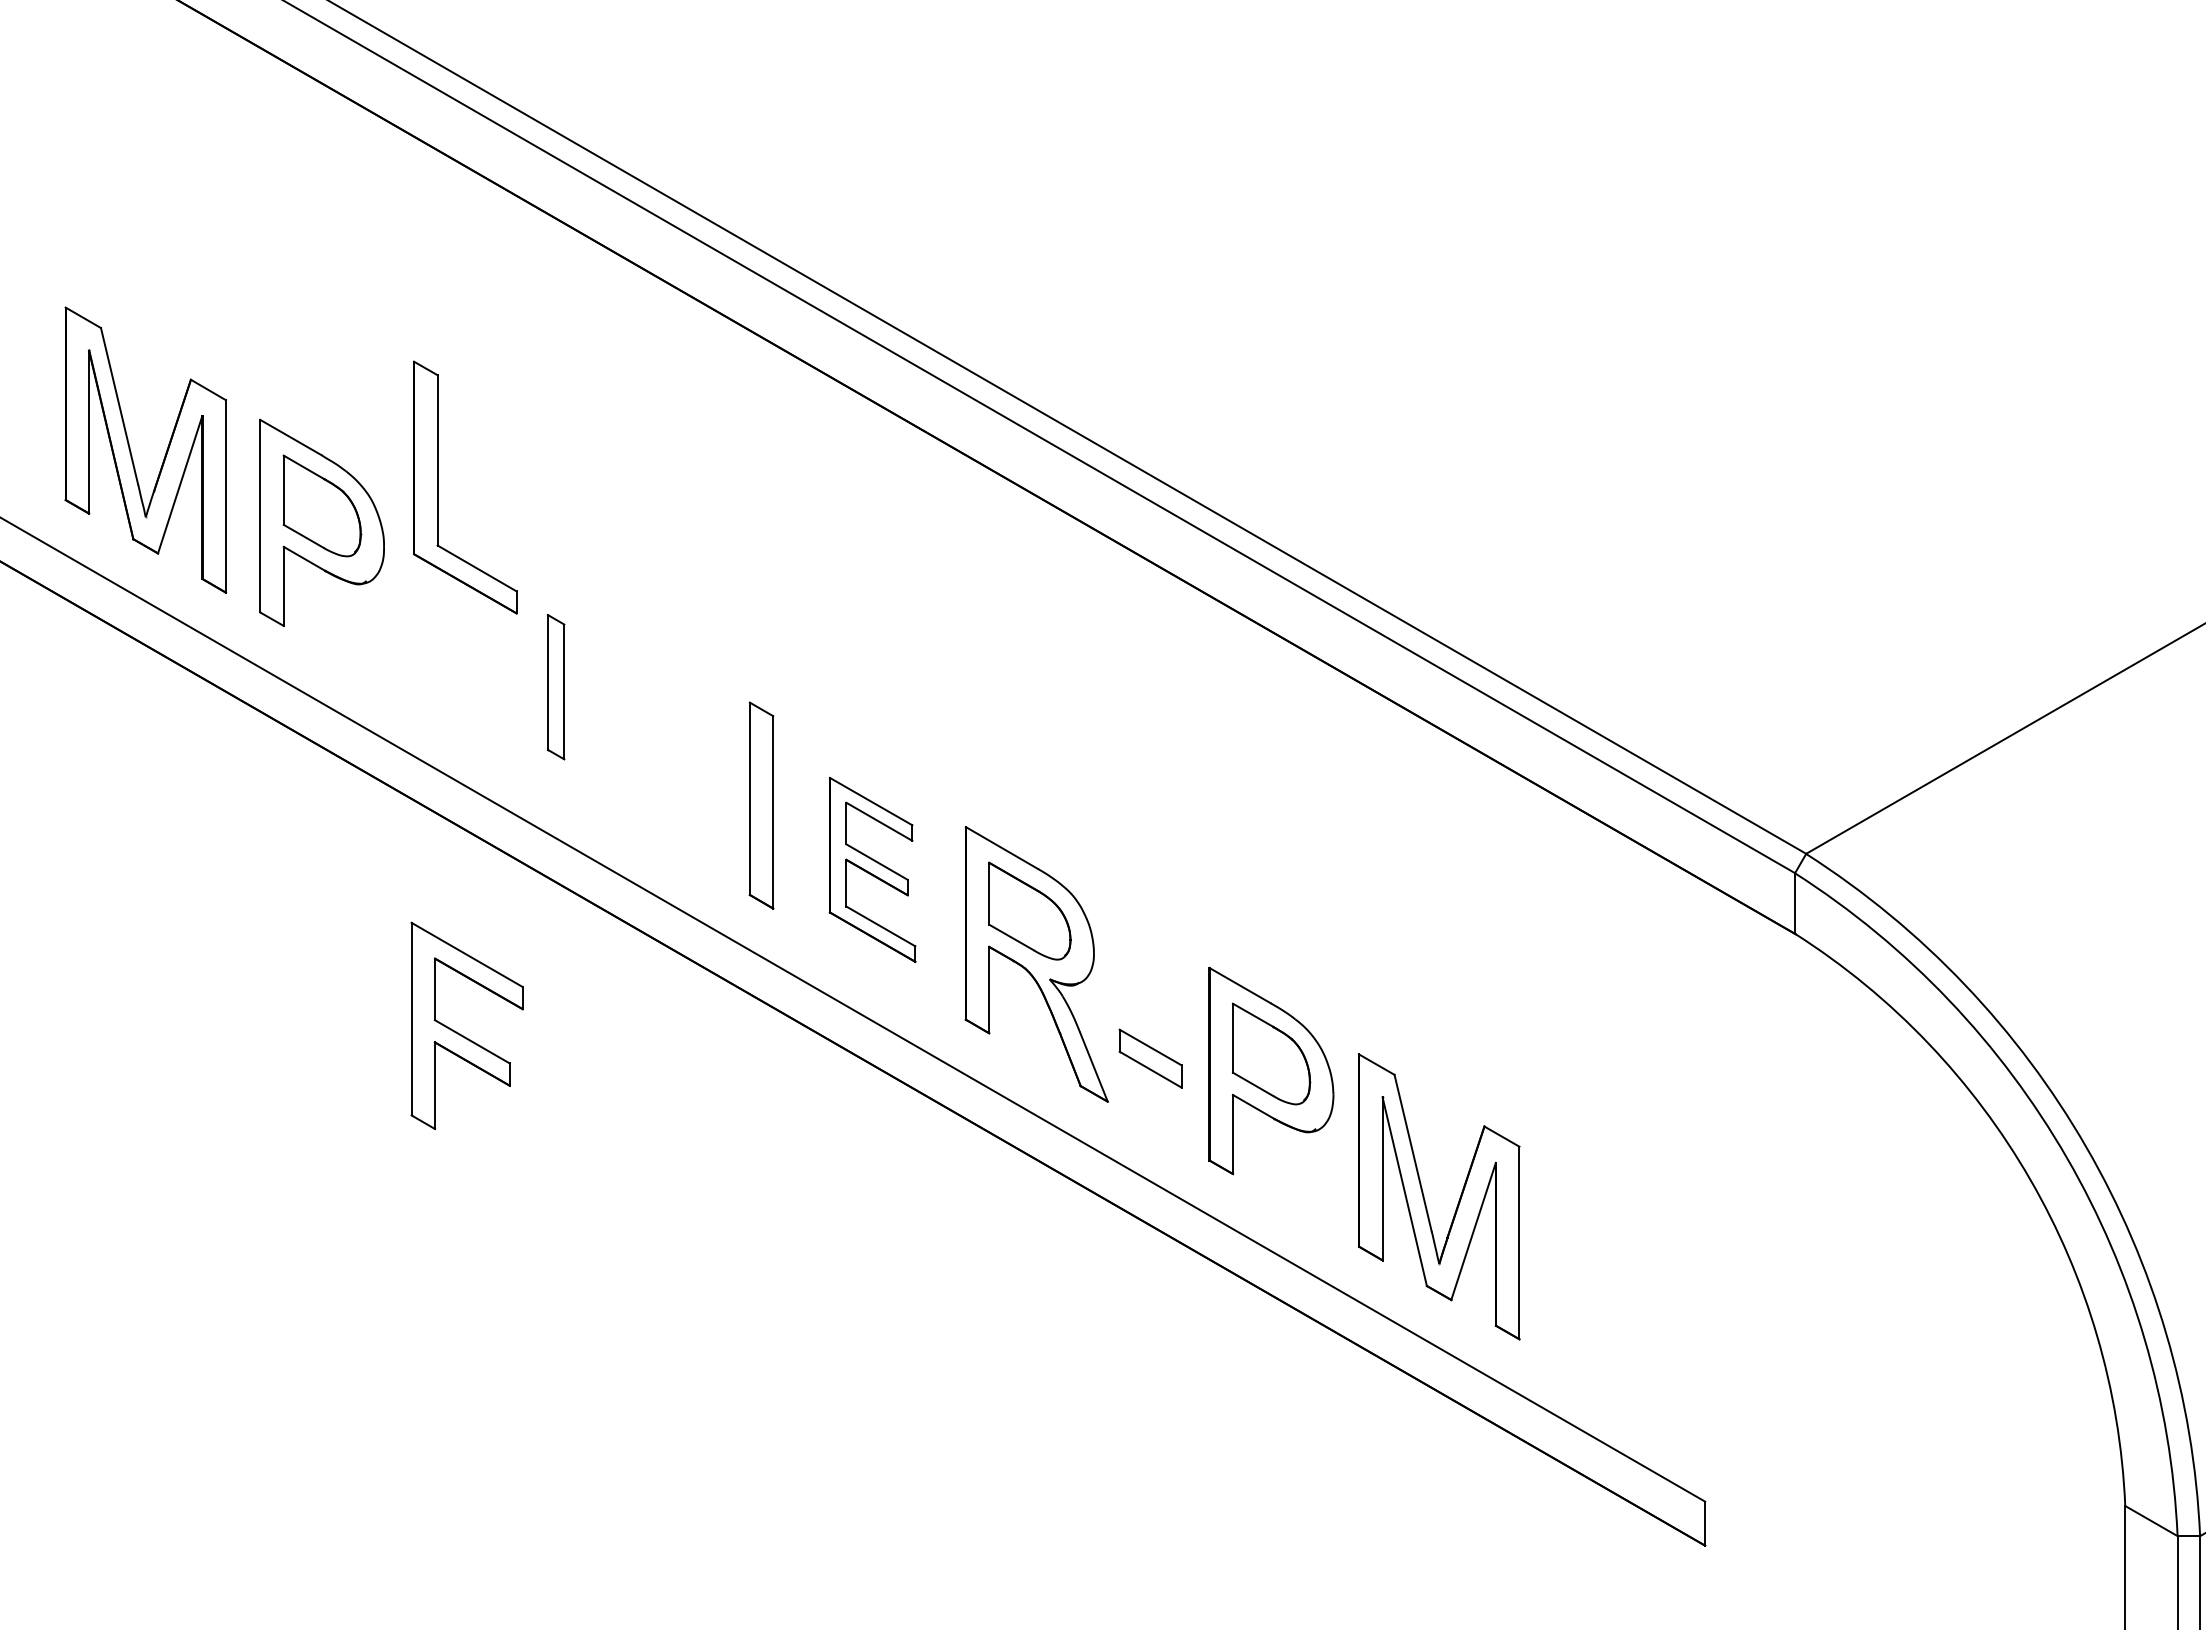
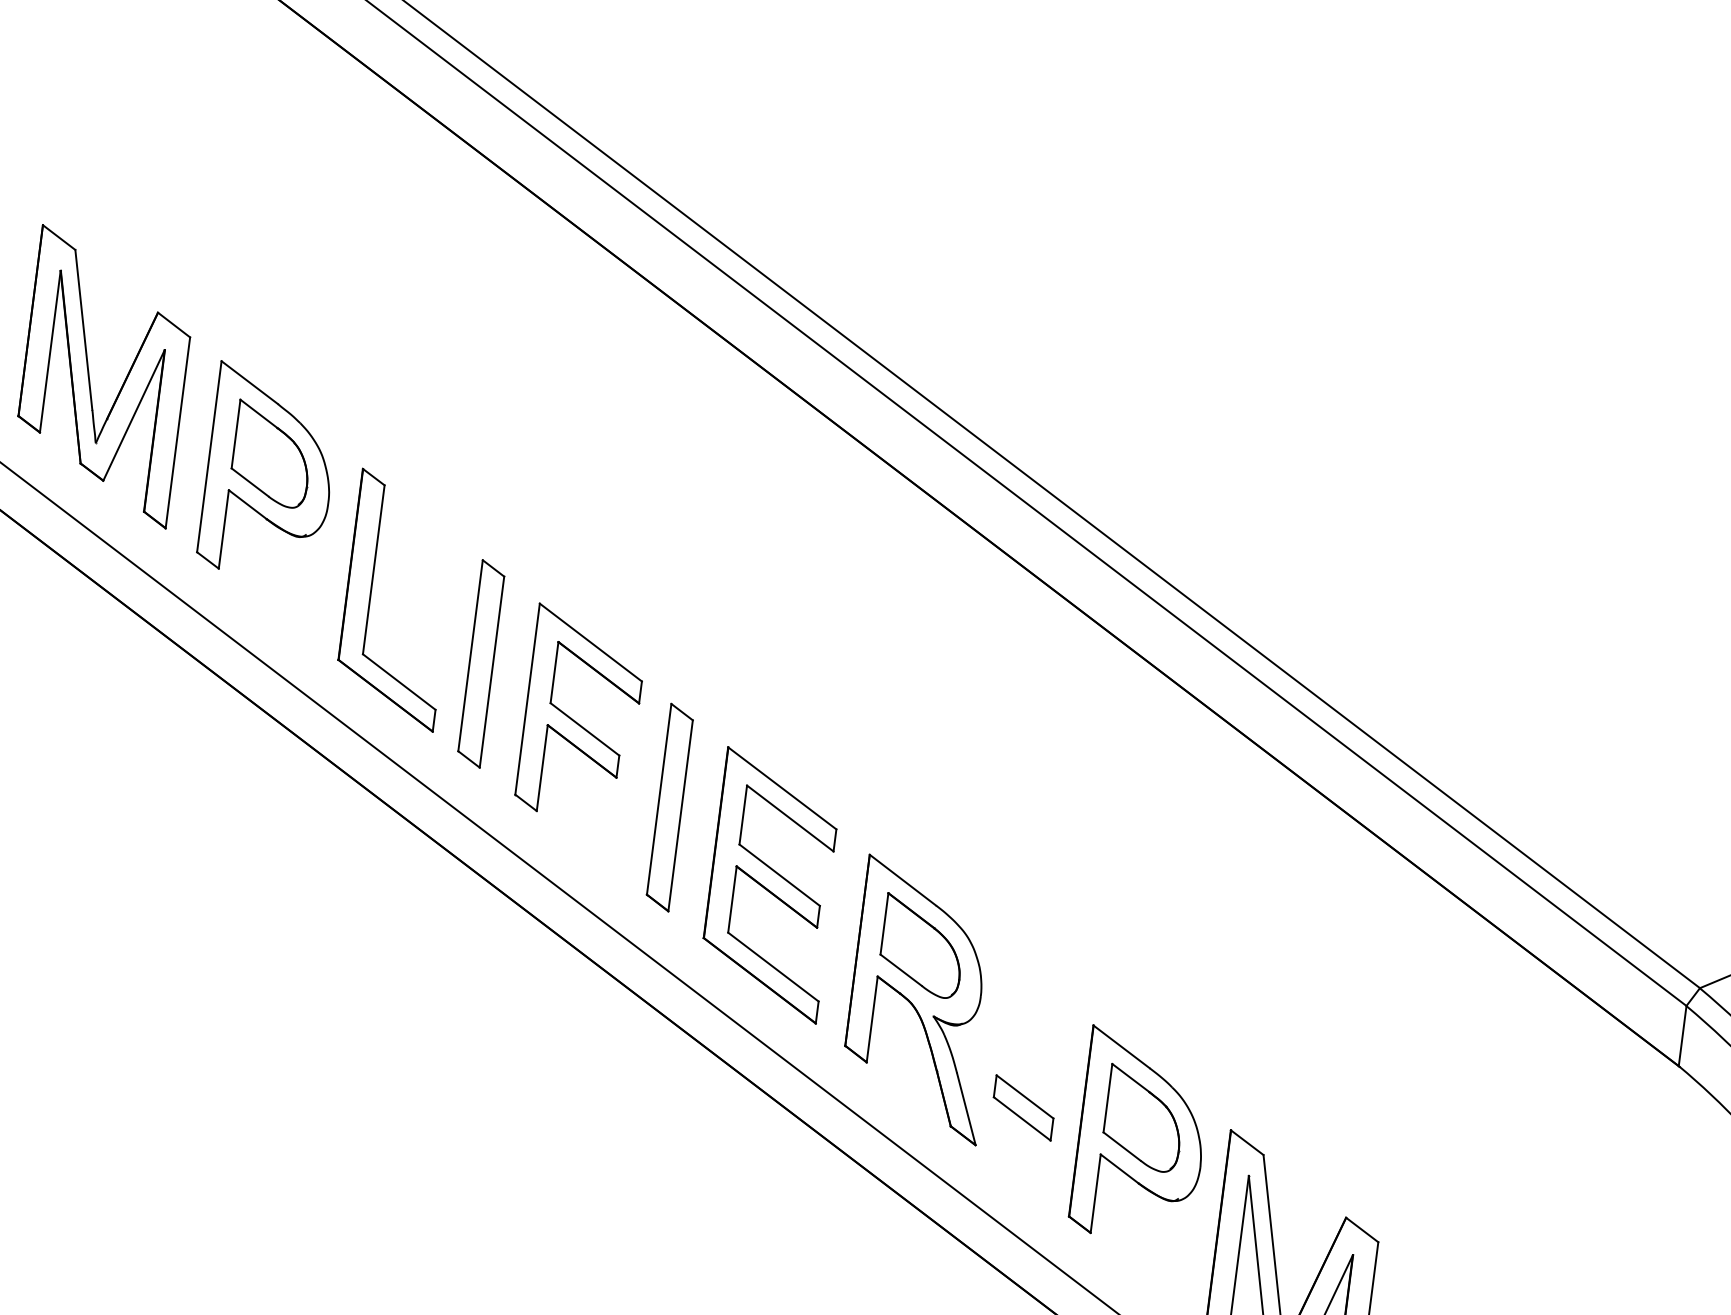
part: (438, 487) -> (371, 596), moved
part: (555, 687) -> (480, 664), size x1.43
part: (872, 869) -> (771, 885), size x1.43
part: (460, 1033) -> (574, 719), moved

